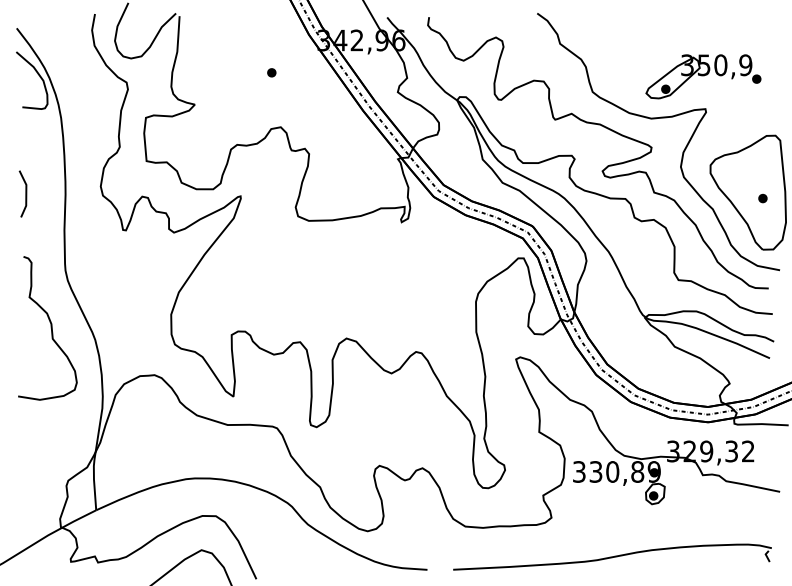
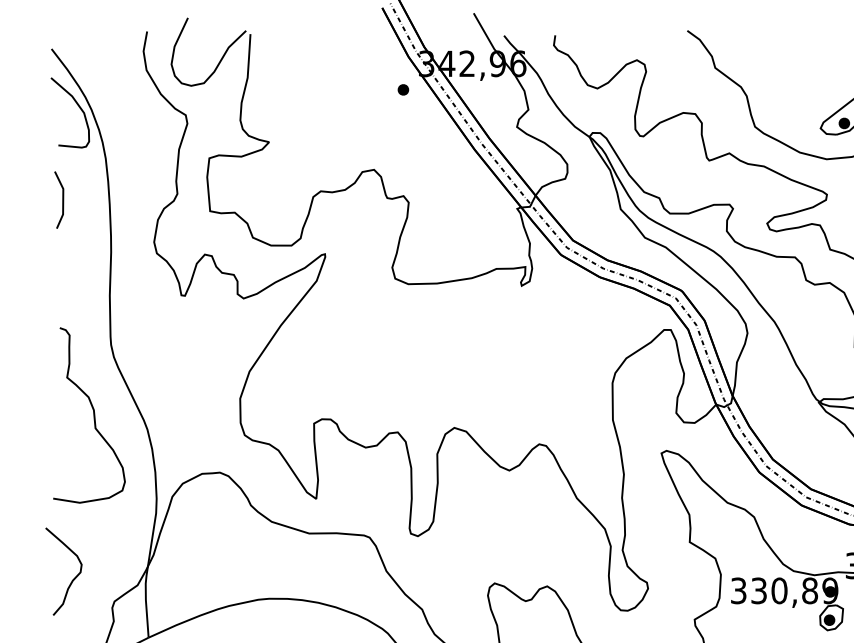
part: (271, 72) -> (403, 89), moved
line: (25, 193) -> (62, 199), moved
curve: (33, 462) -> (72, 579), added

